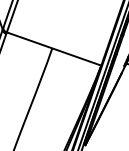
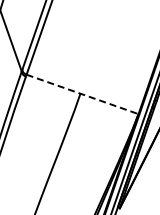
line: (54, 49) -> (83, 94), solid -> dashed

